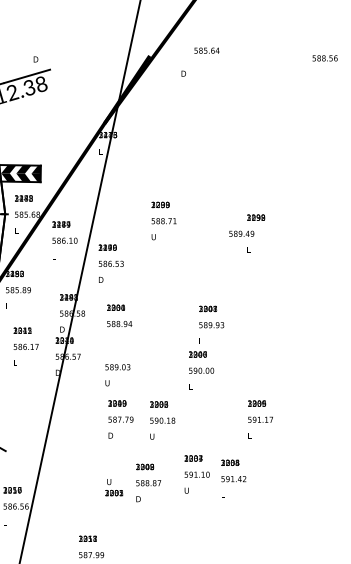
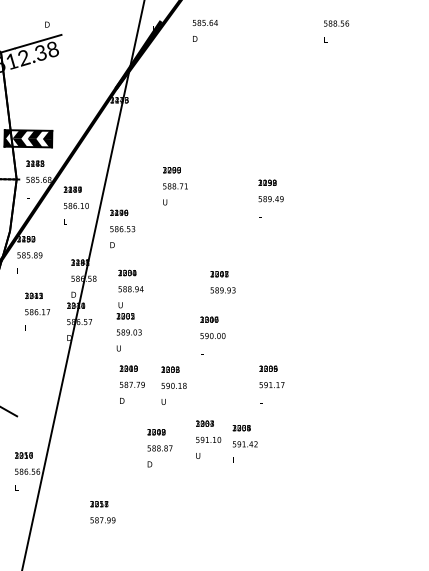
text: (206, 50) -> (204, 22), moved
text: (241, 234) -> (270, 199), moved
text: (114, 487) -> (125, 310), moved

